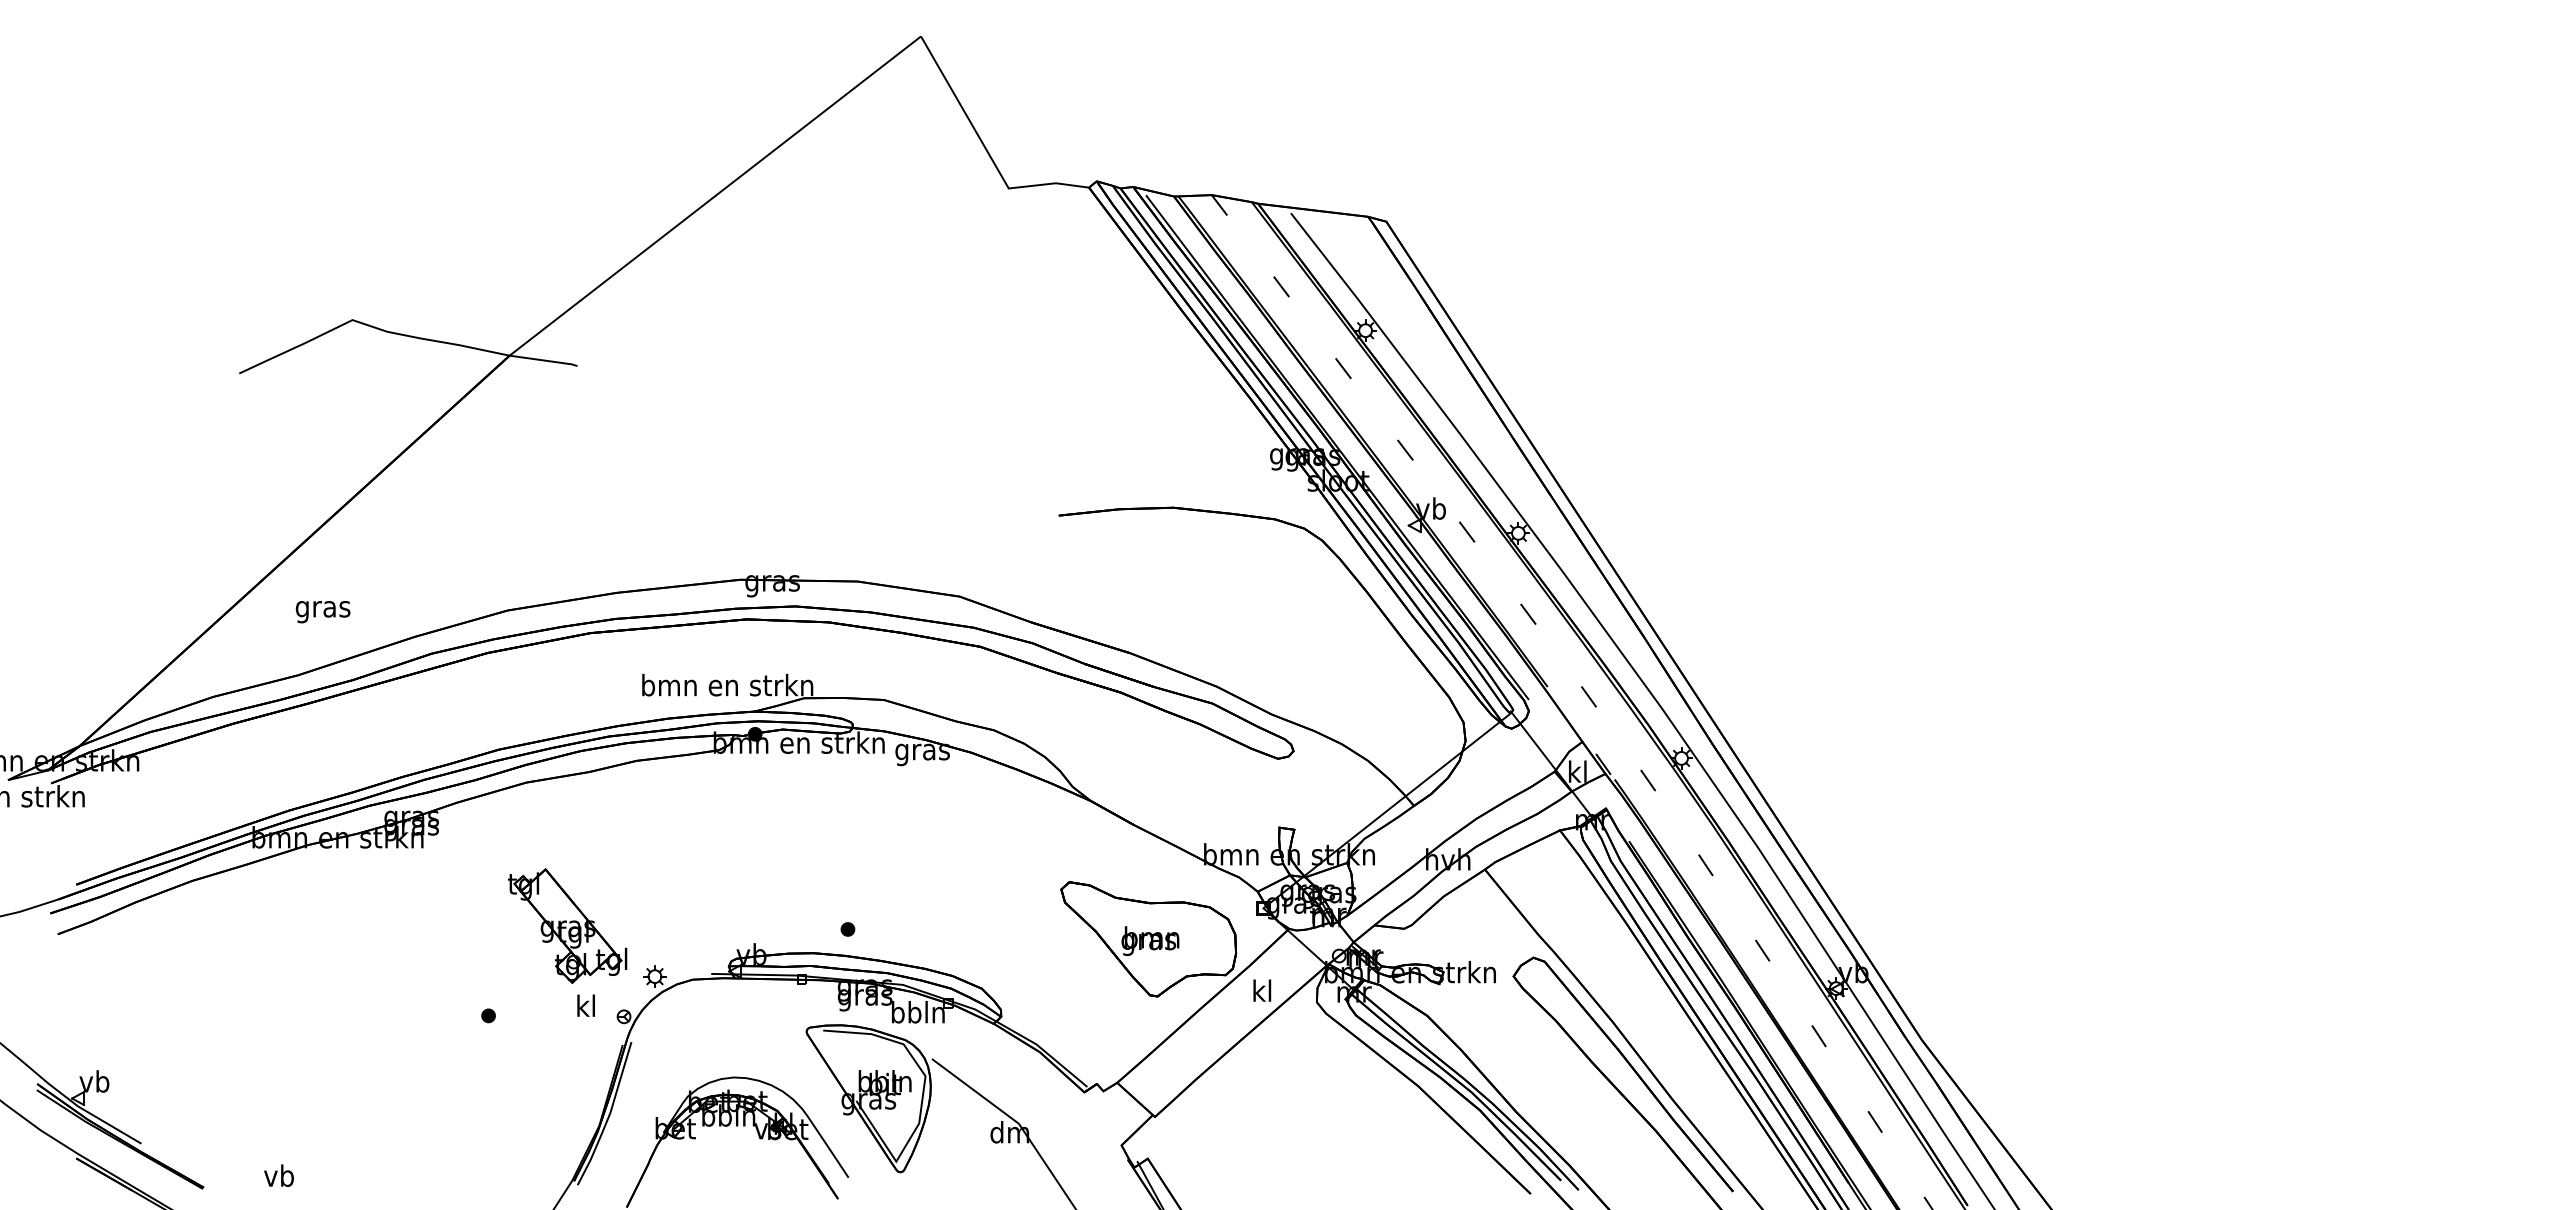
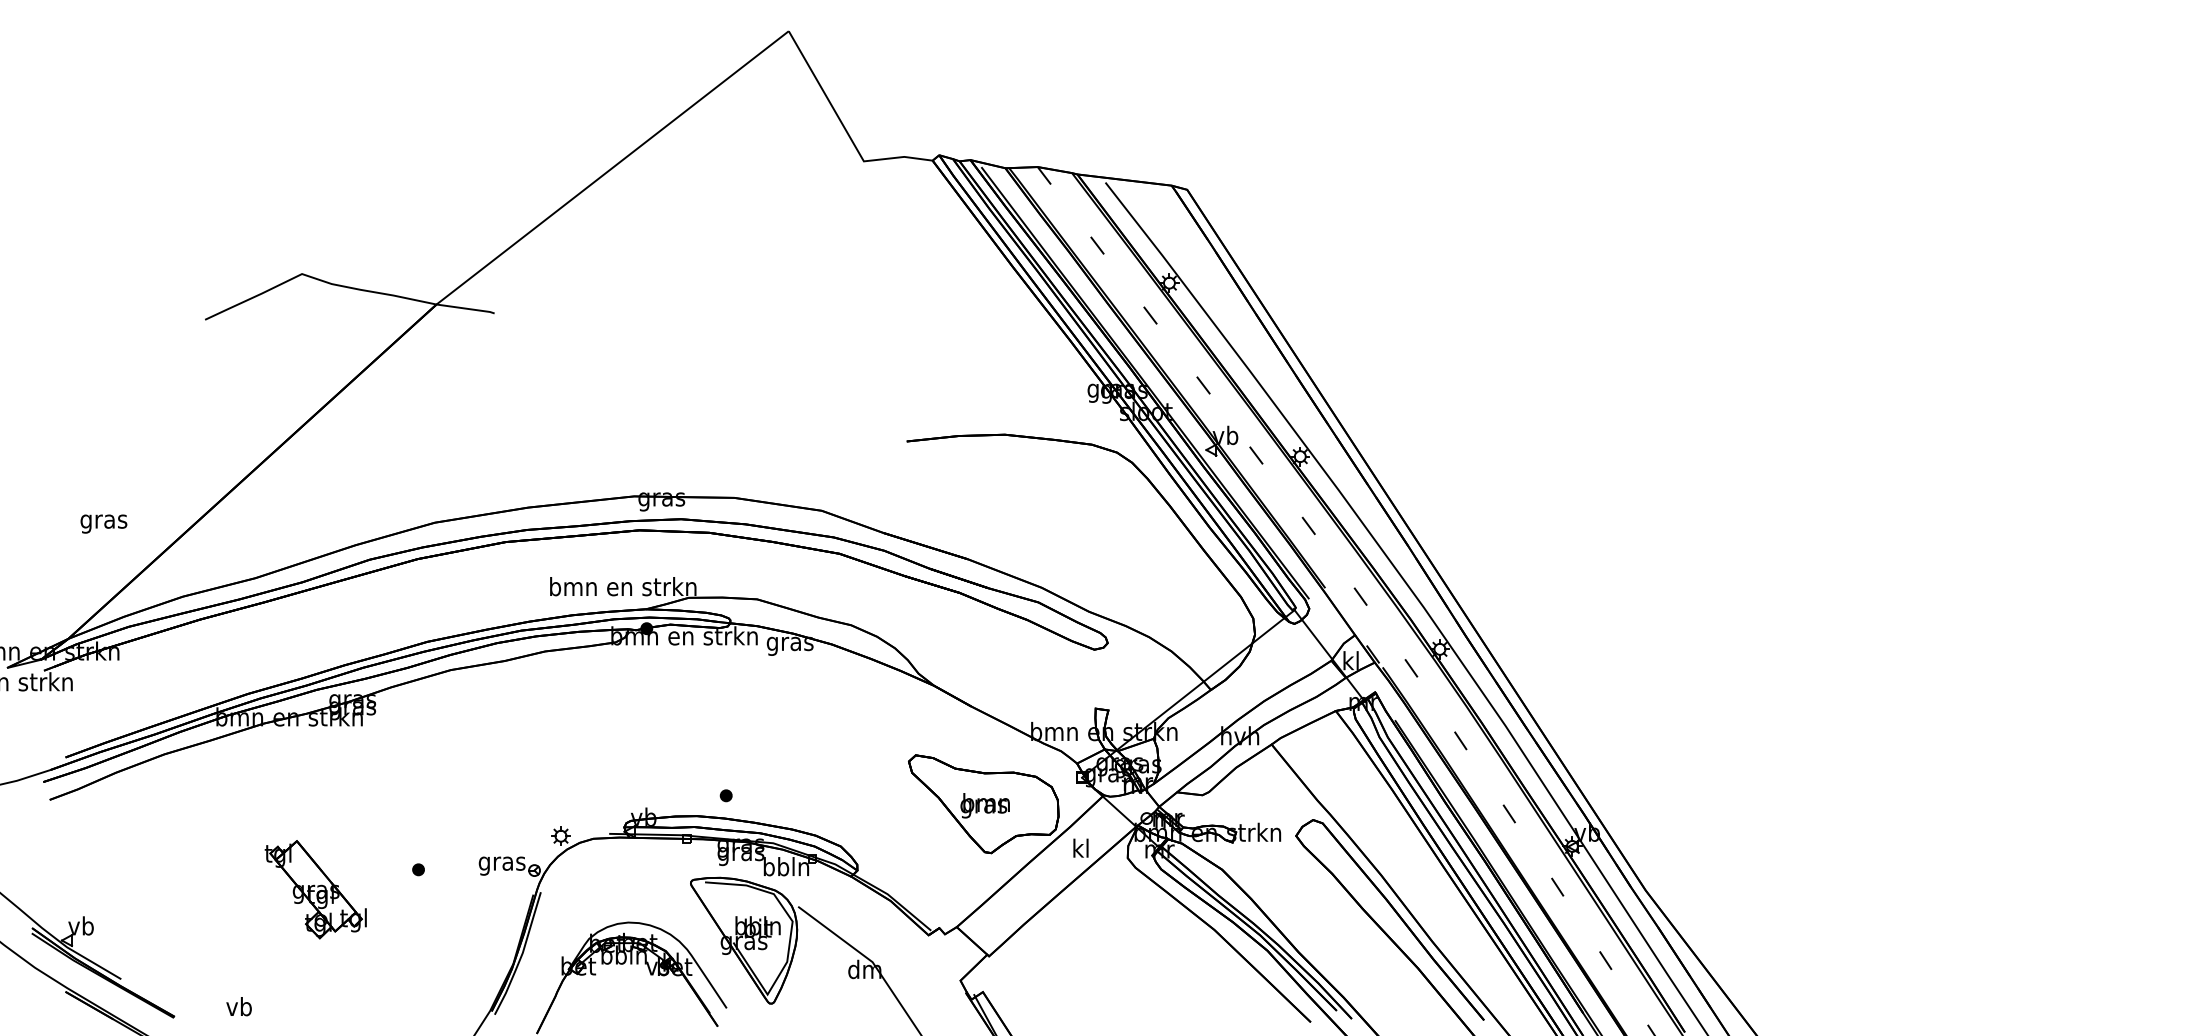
text: (322, 612) -> (103, 524), moved
part: (567, 925) -> (315, 889), moved
text: (586, 1008) -> (502, 863), kl -> gras

